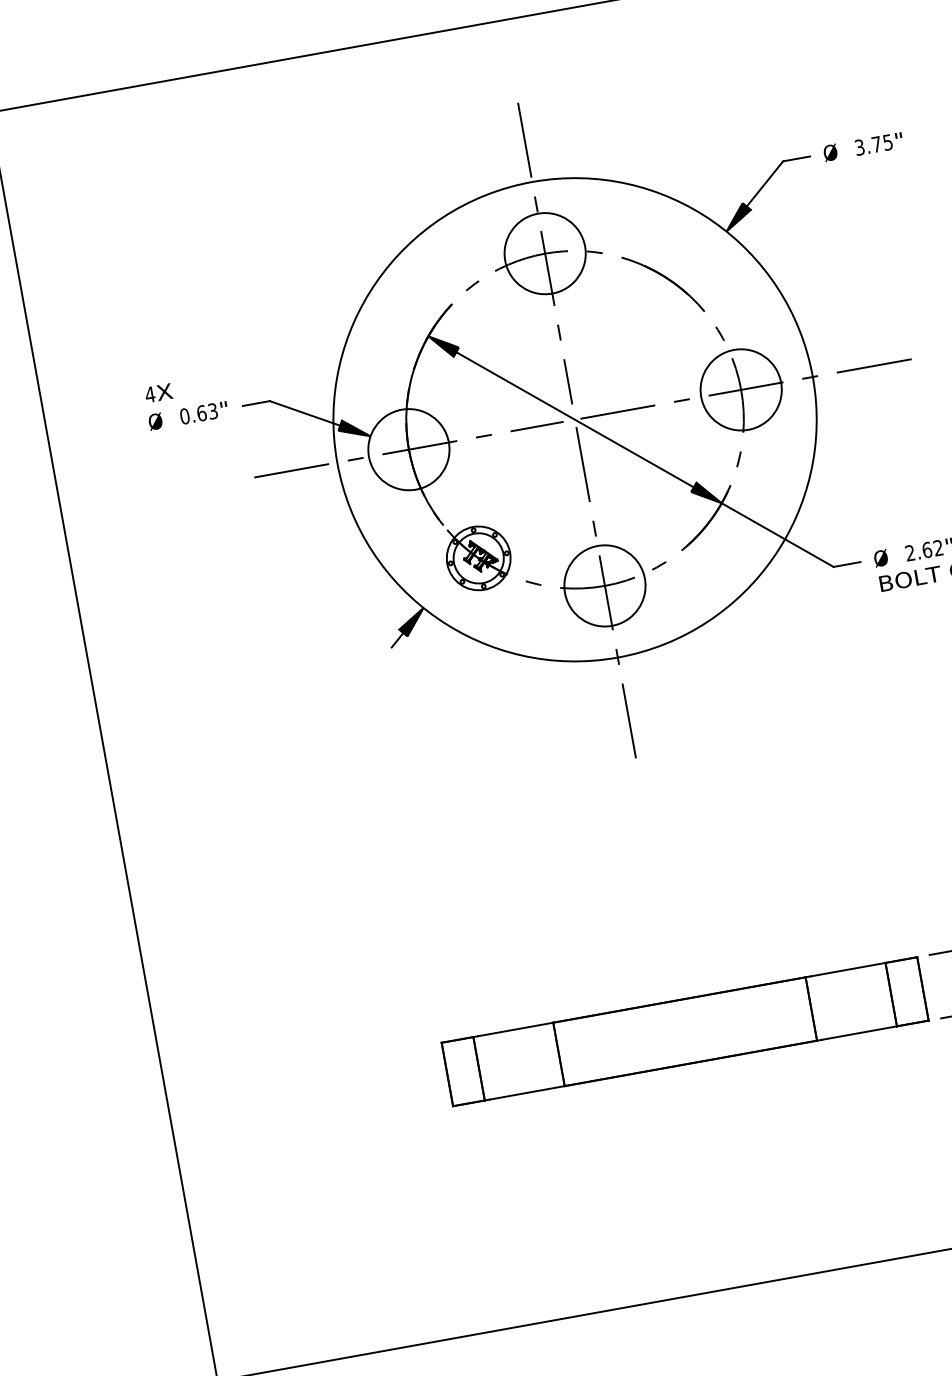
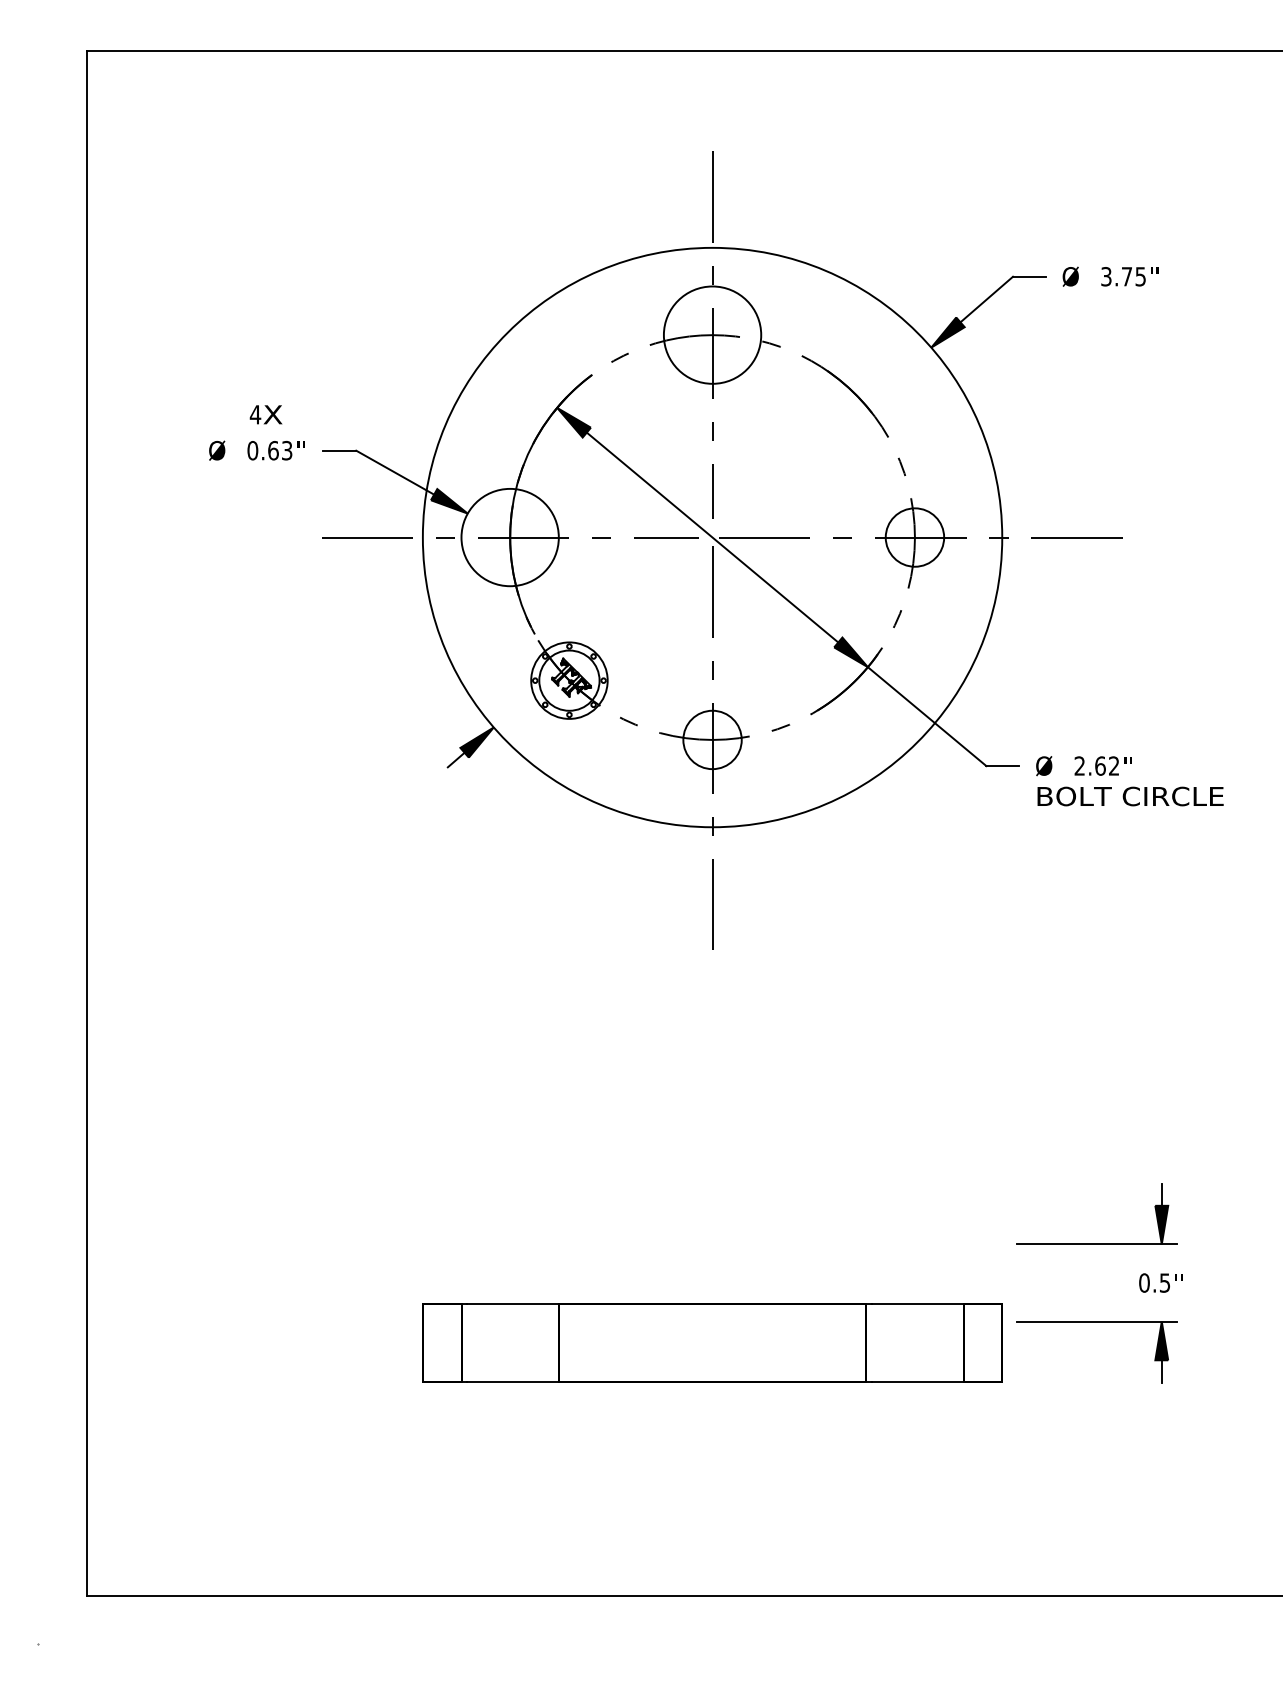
circle: (740, 389) -> (914, 537), size x0.6
text: (158, 393) -> (265, 414), moved
circle: (604, 585) -> (712, 739), size x0.6
part: (685, 1031) -> (712, 1342), moved

